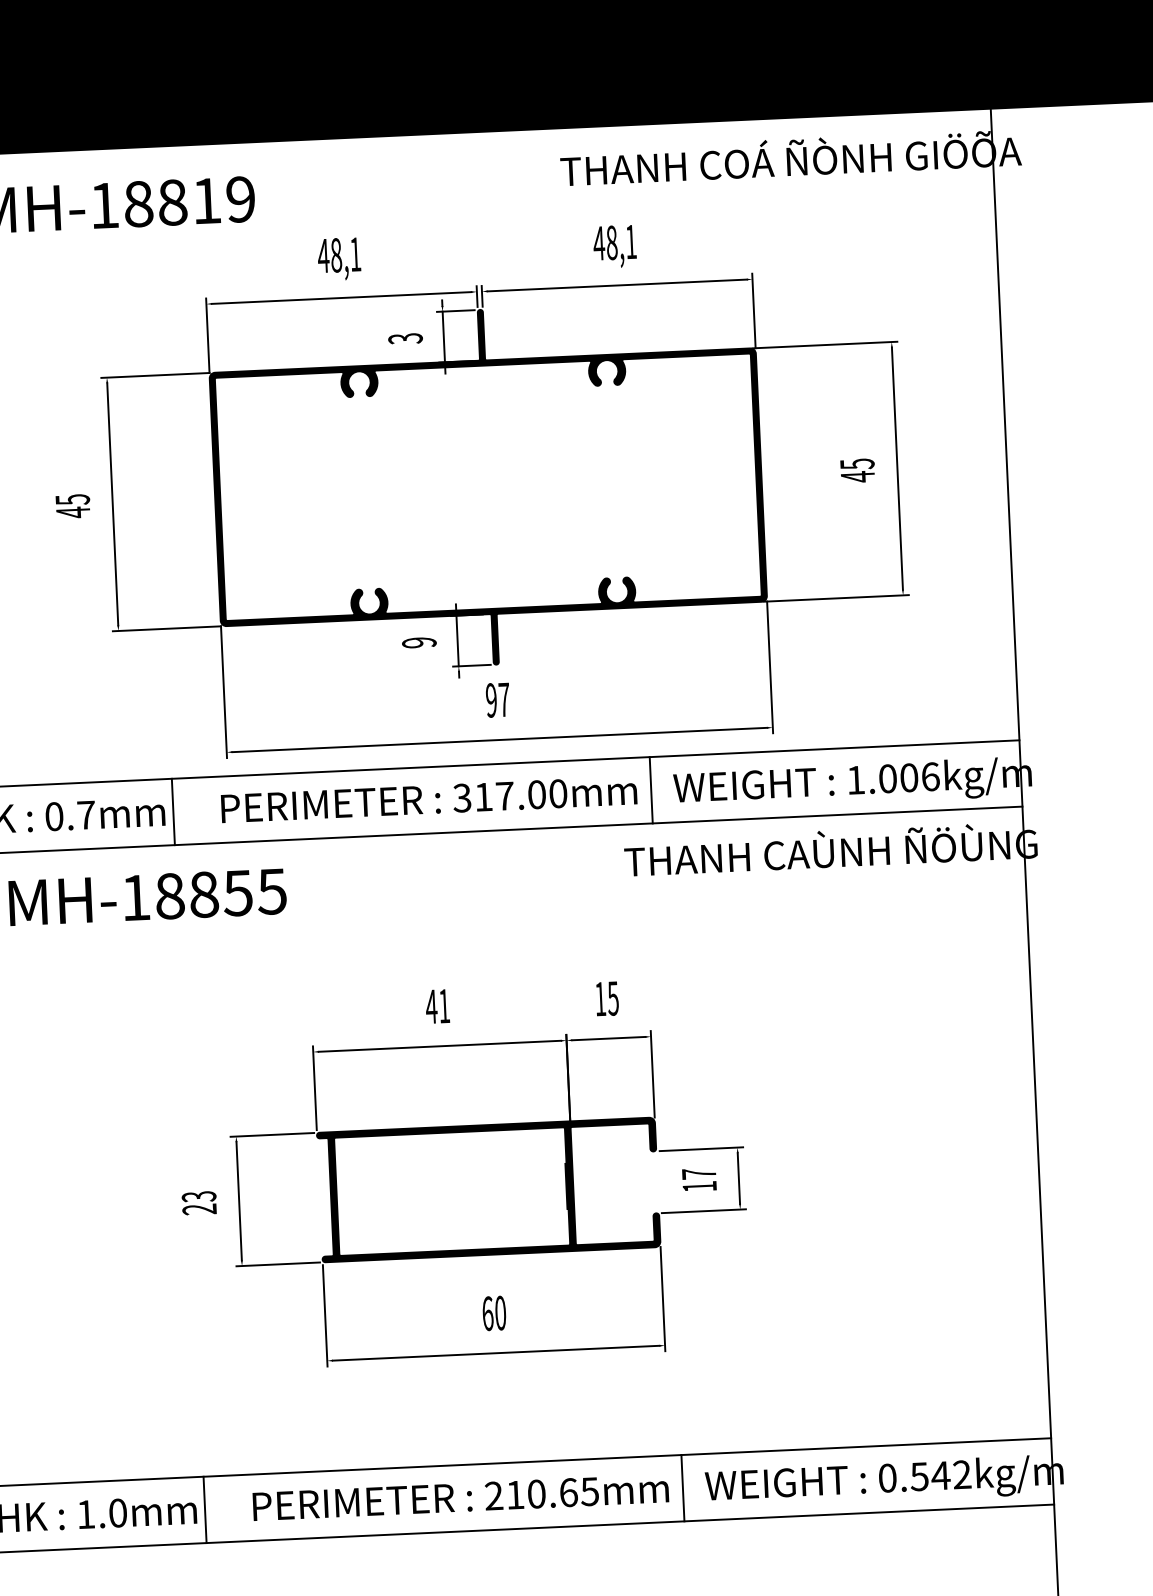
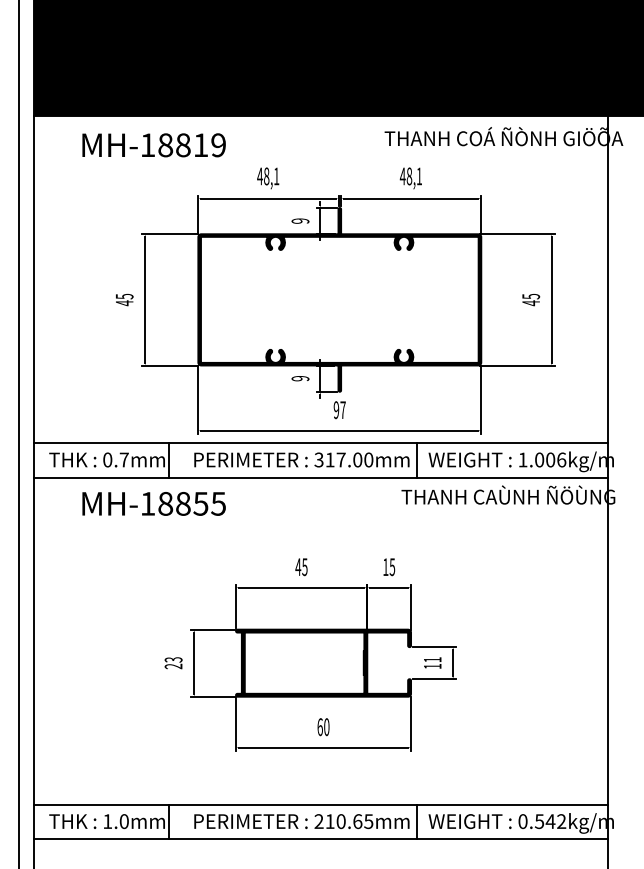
text: (405, 337) -> (300, 220), 3 -> 9
text: (443, 1006) -> (304, 567), 41 -> 45
text: (698, 1173) -> (432, 659), 17 -> 11

